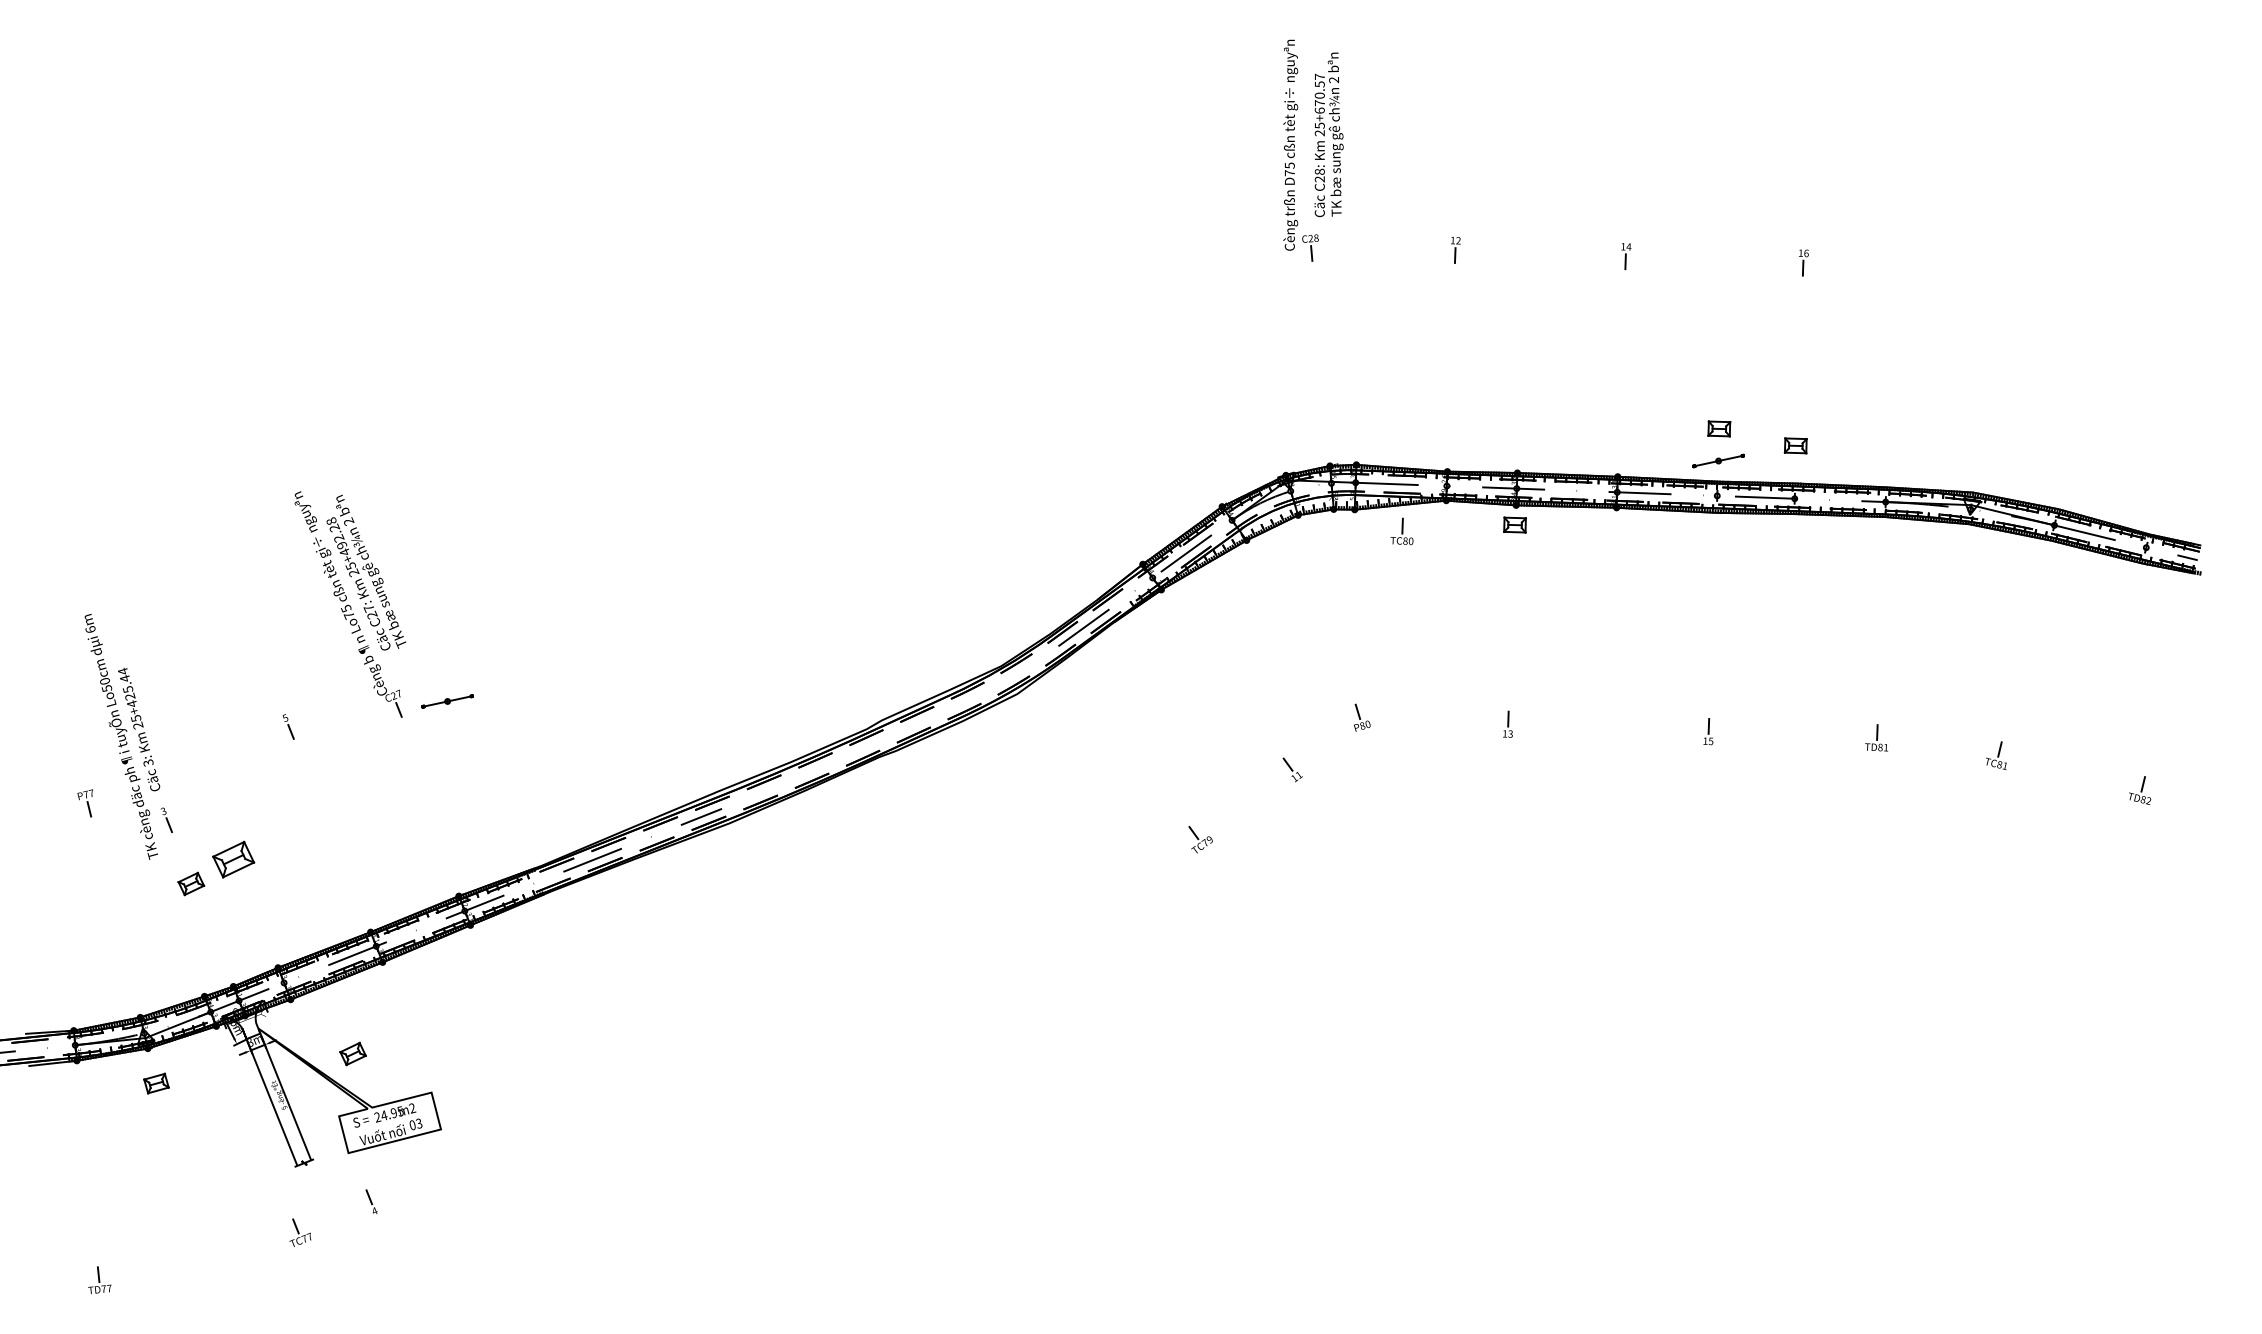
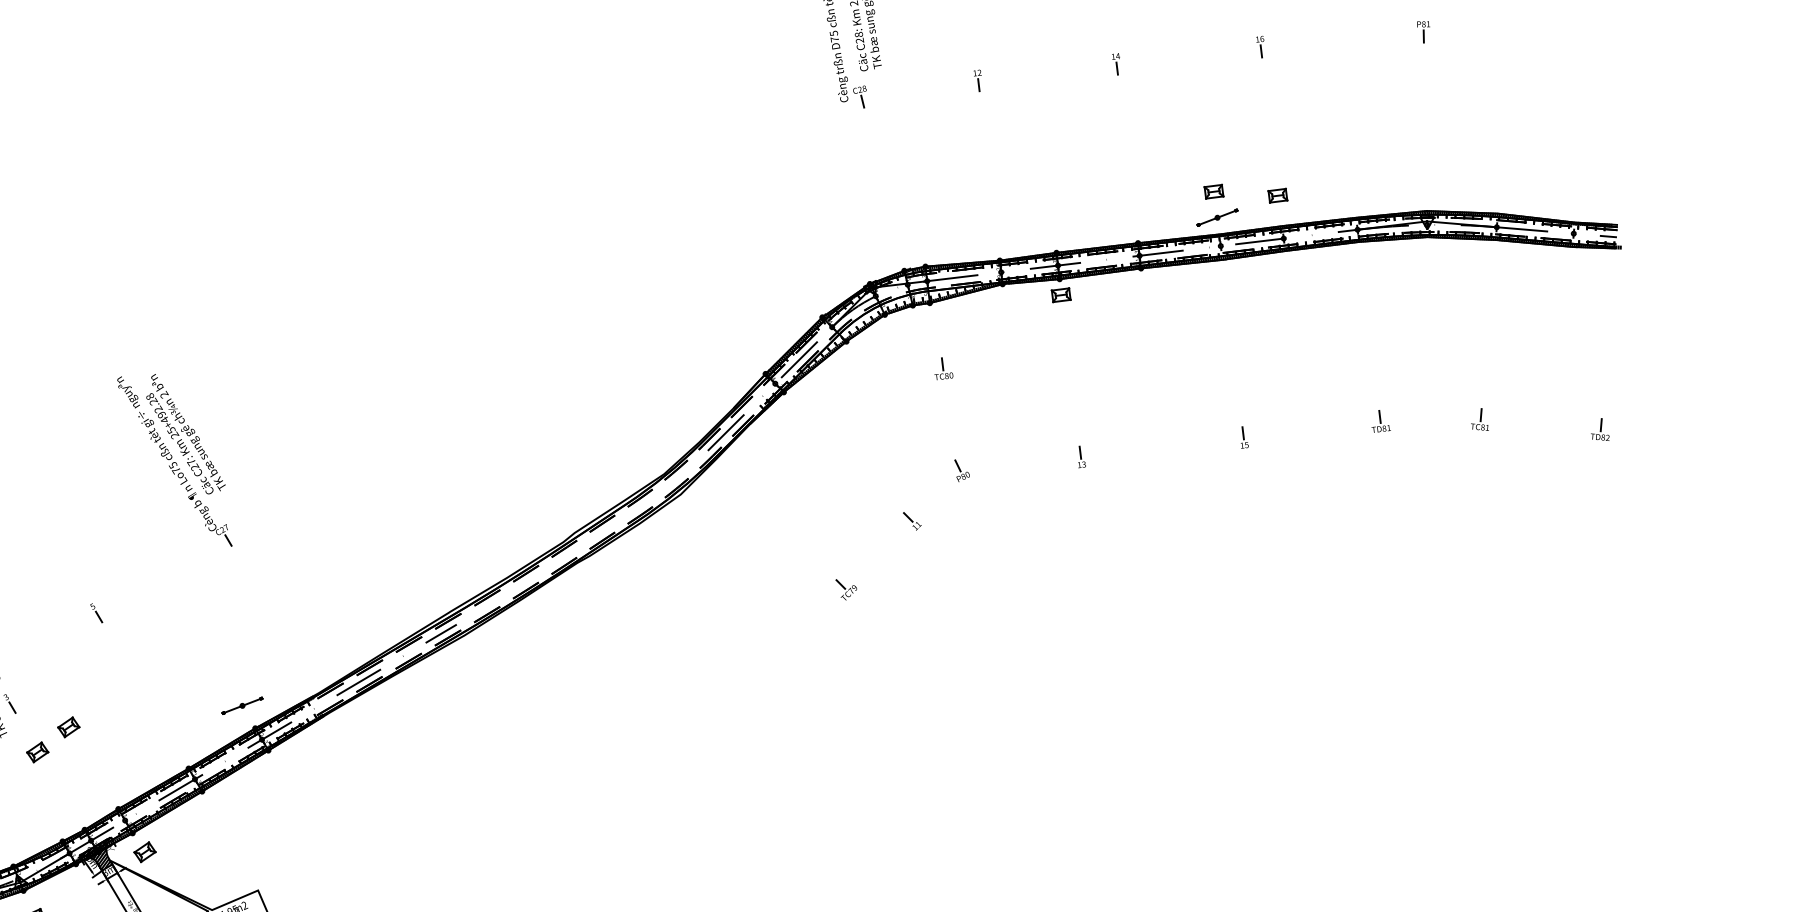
part: (2003, 275) -> (1424, 31), added
part: (1401, 531) -> (942, 368), moved
part: (350, 604) -> (175, 461), moved
part: (447, 701) -> (242, 705), moved
part: (233, 859) -> (68, 727), size x0.62
hatch: (240, 1019) -> (94, 855), added
part: (352, 1053) -> (144, 851), moved

